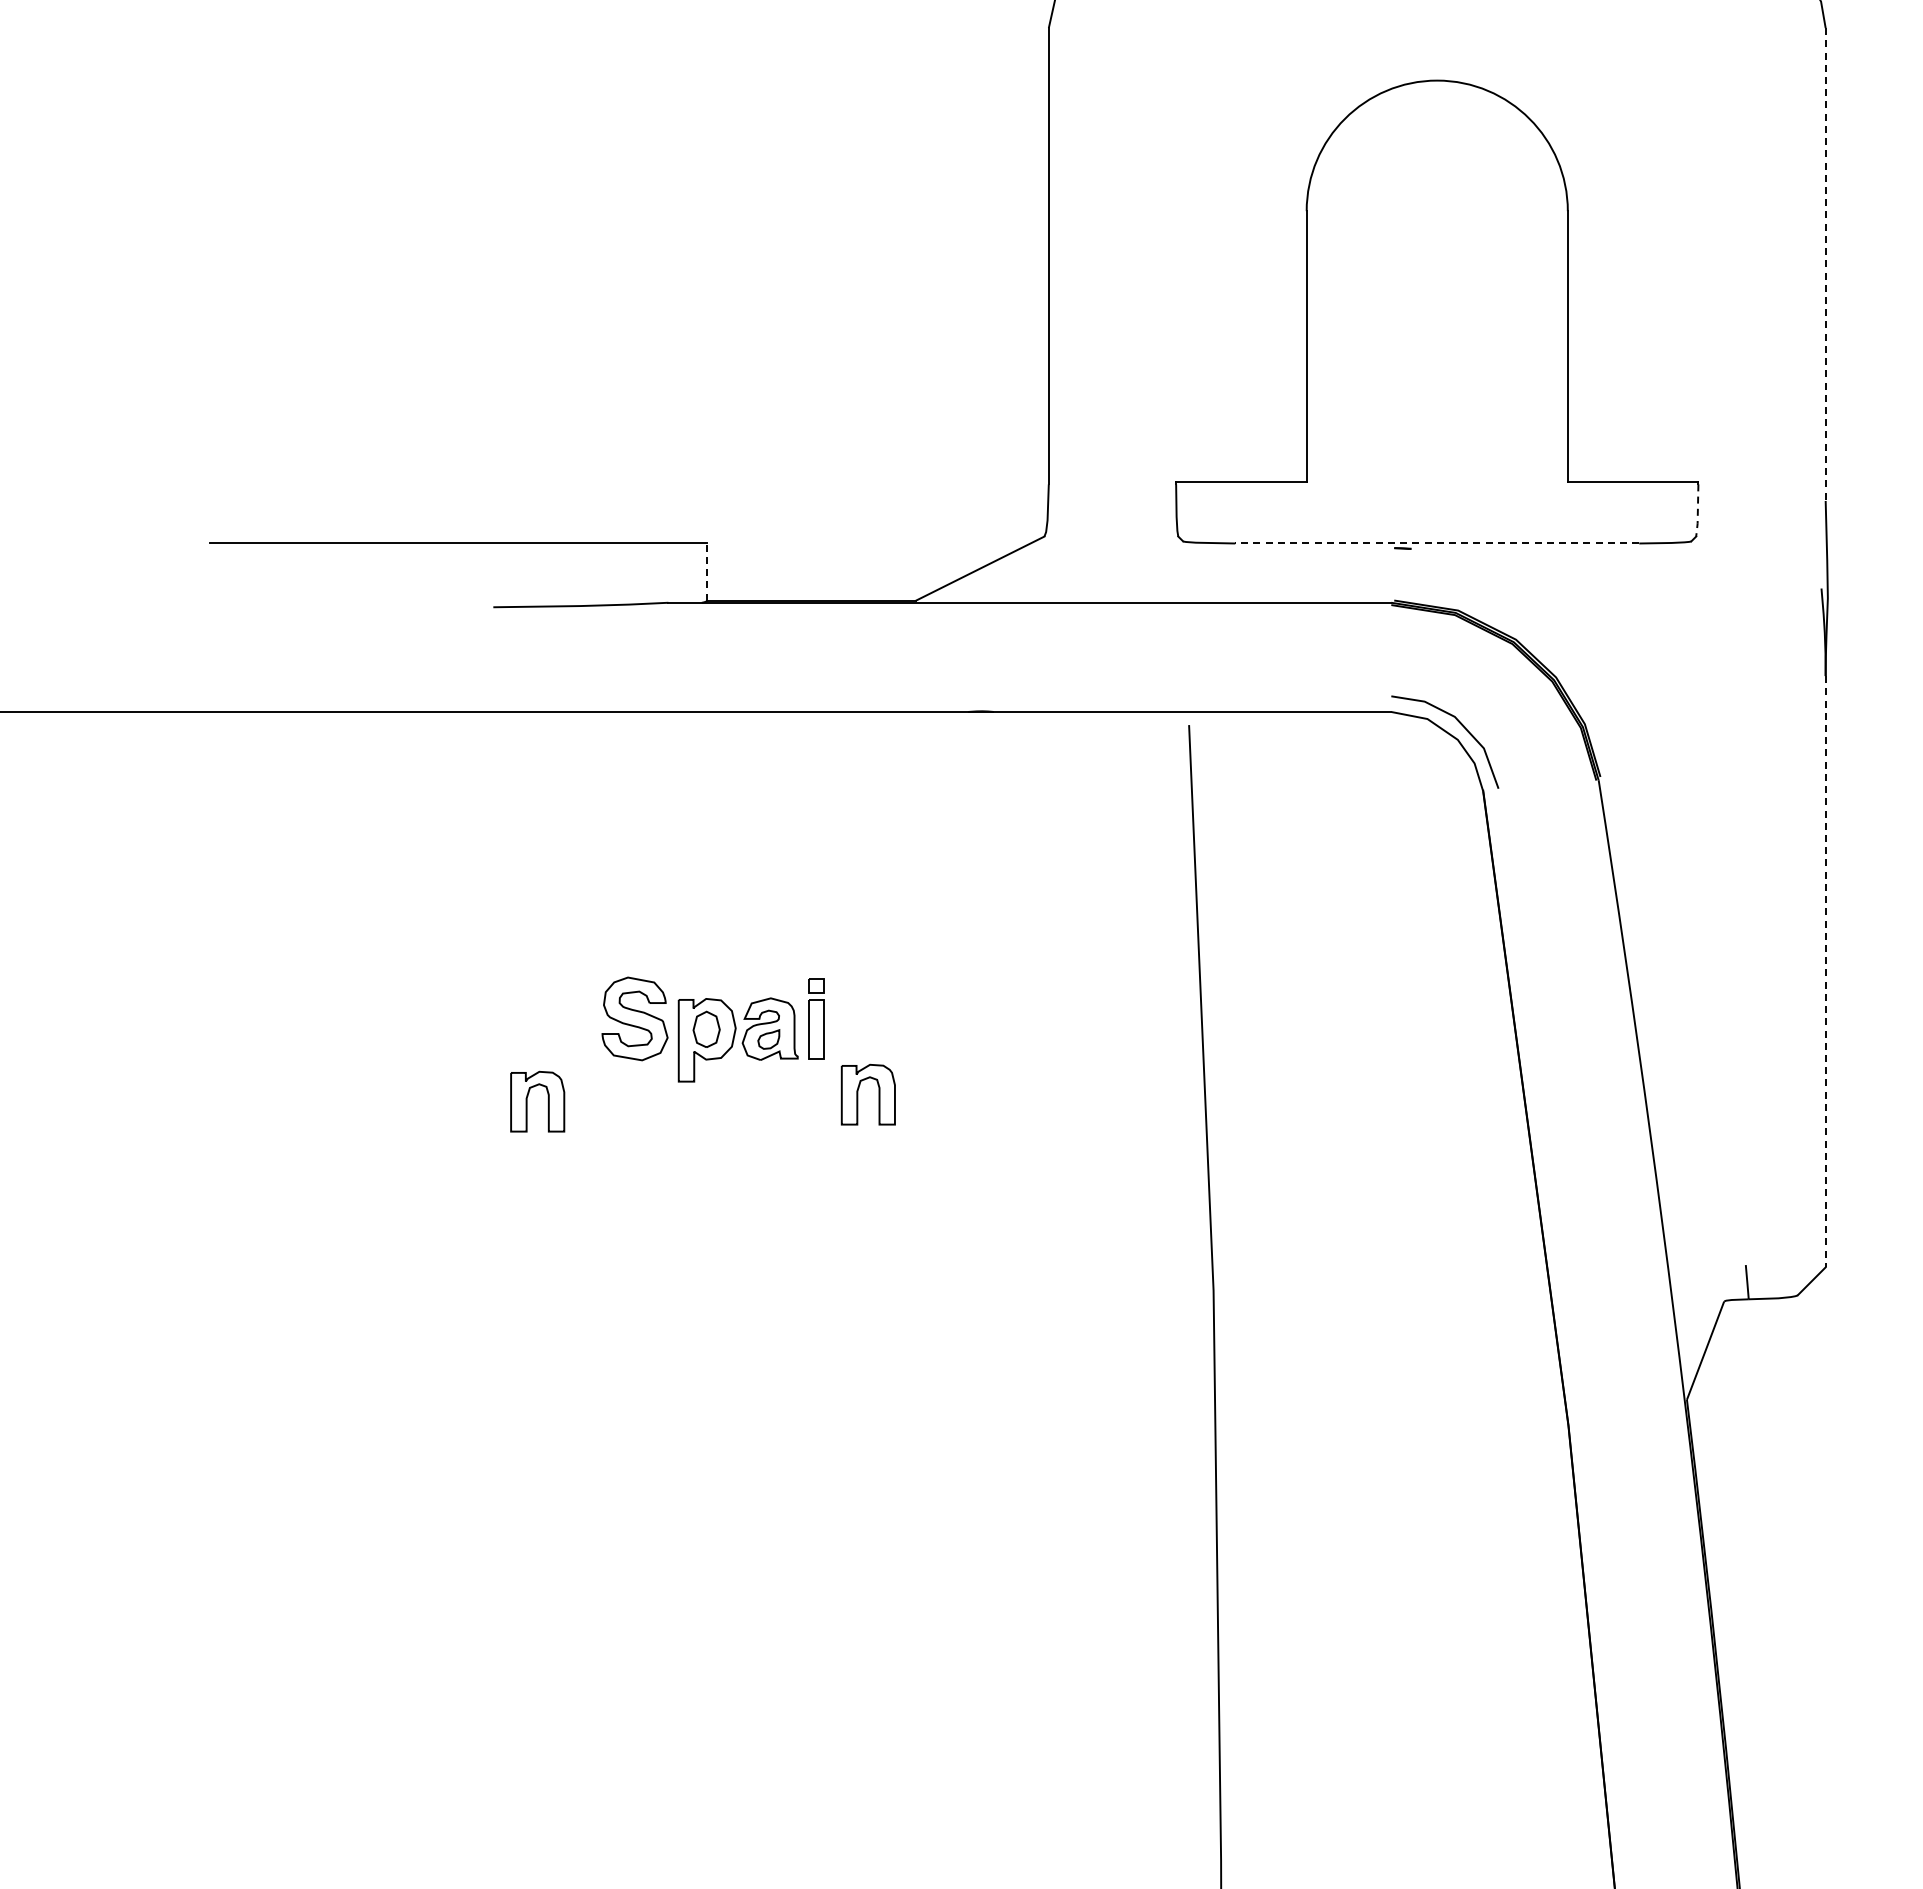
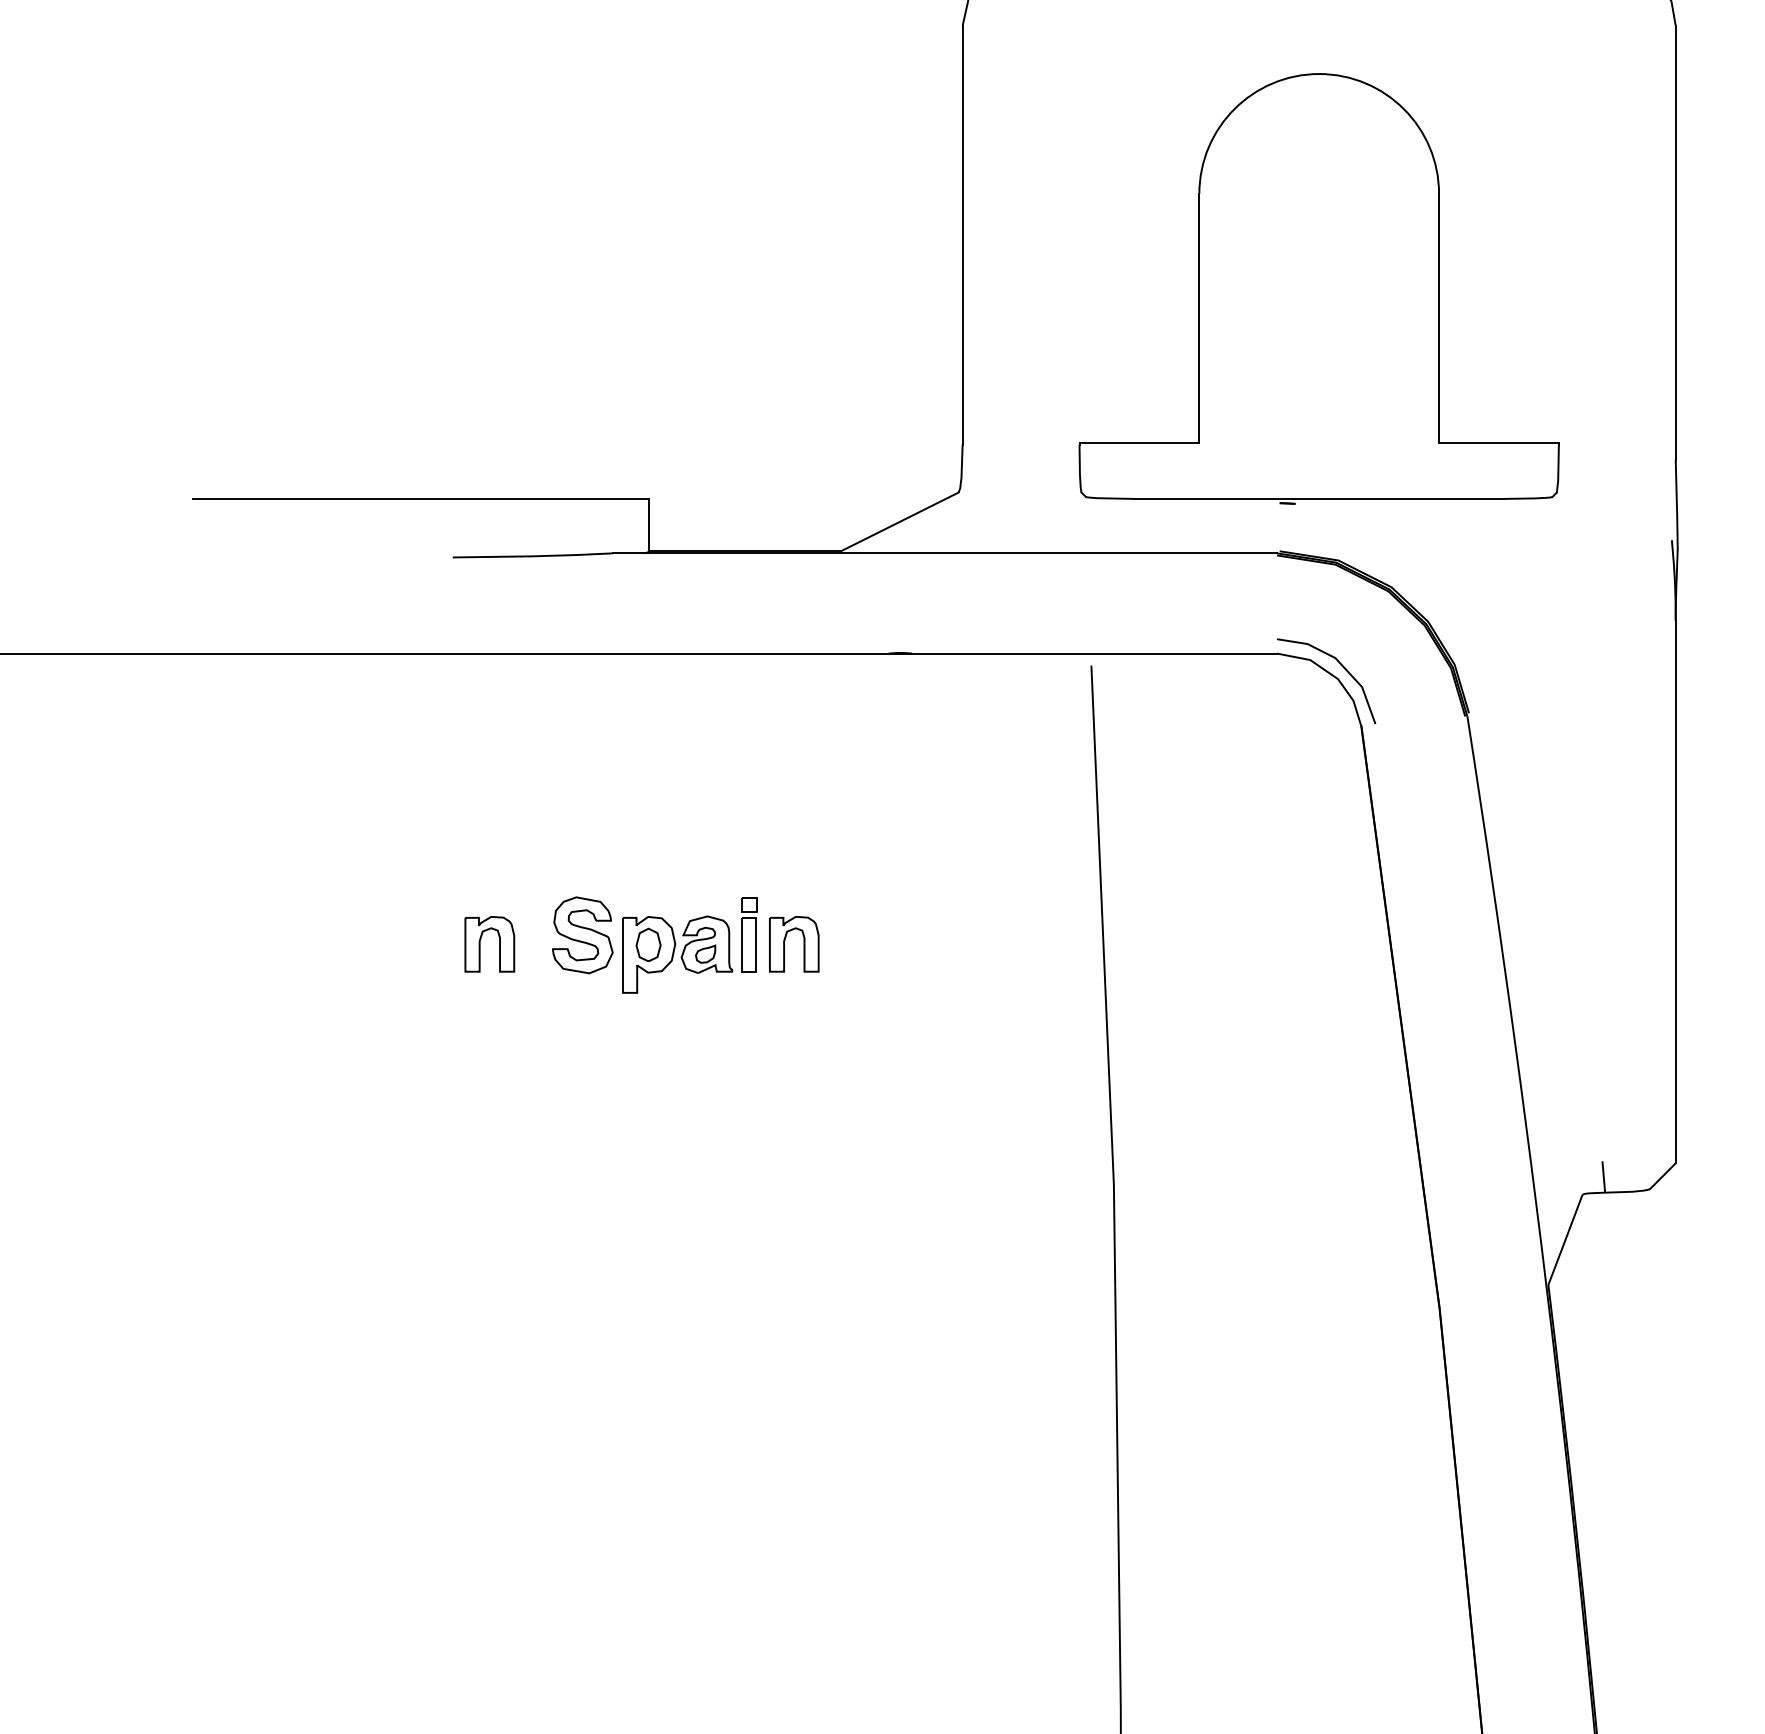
line: (1825, 265) -> (1675, 243), dashed -> solid
line: (1697, 510) -> (1558, 468), dashed -> solid
line: (1436, 543) -> (1318, 498), dashed -> solid
line: (707, 571) -> (649, 524), dashed -> solid
line: (1825, 971) -> (1675, 891), dashed -> solid
part: (858, 1094) -> (785, 944), moved
part: (527, 1101) -> (480, 944), moved

